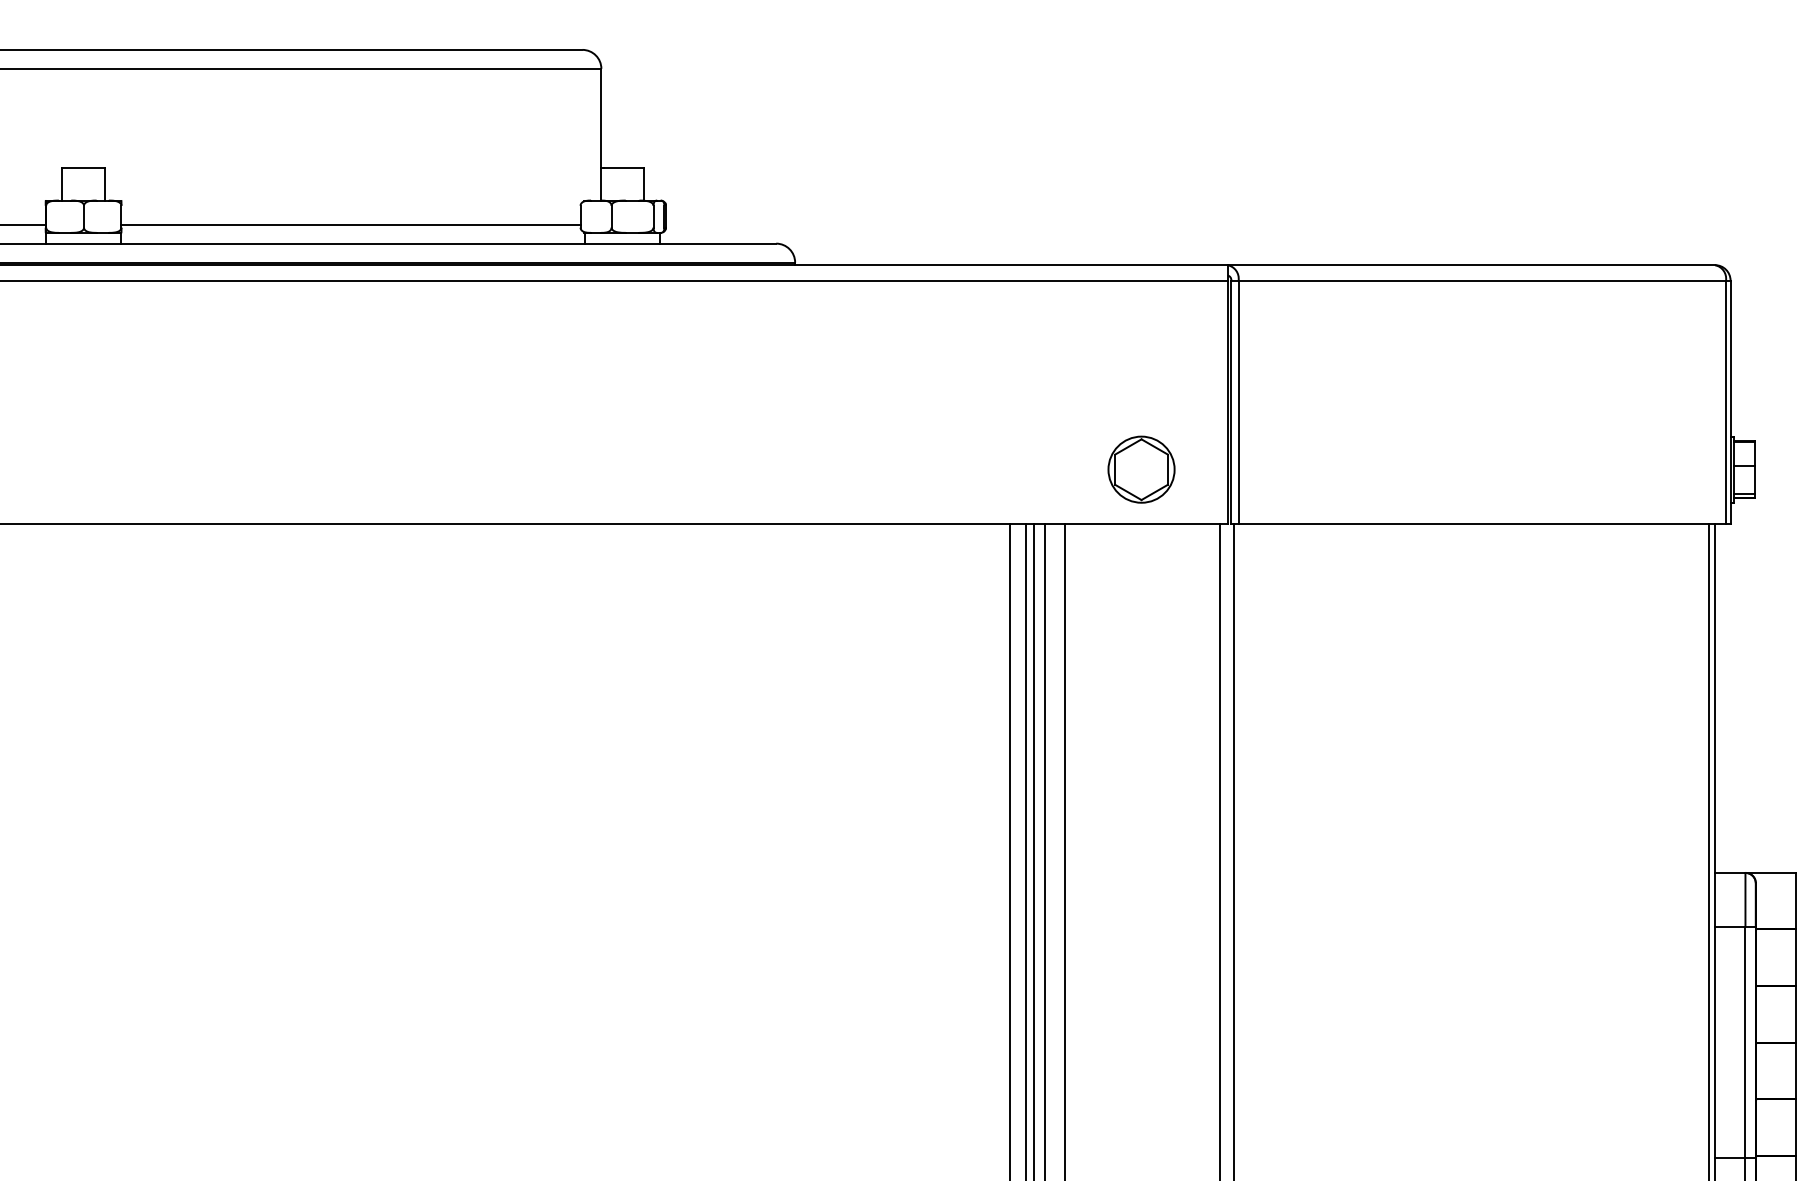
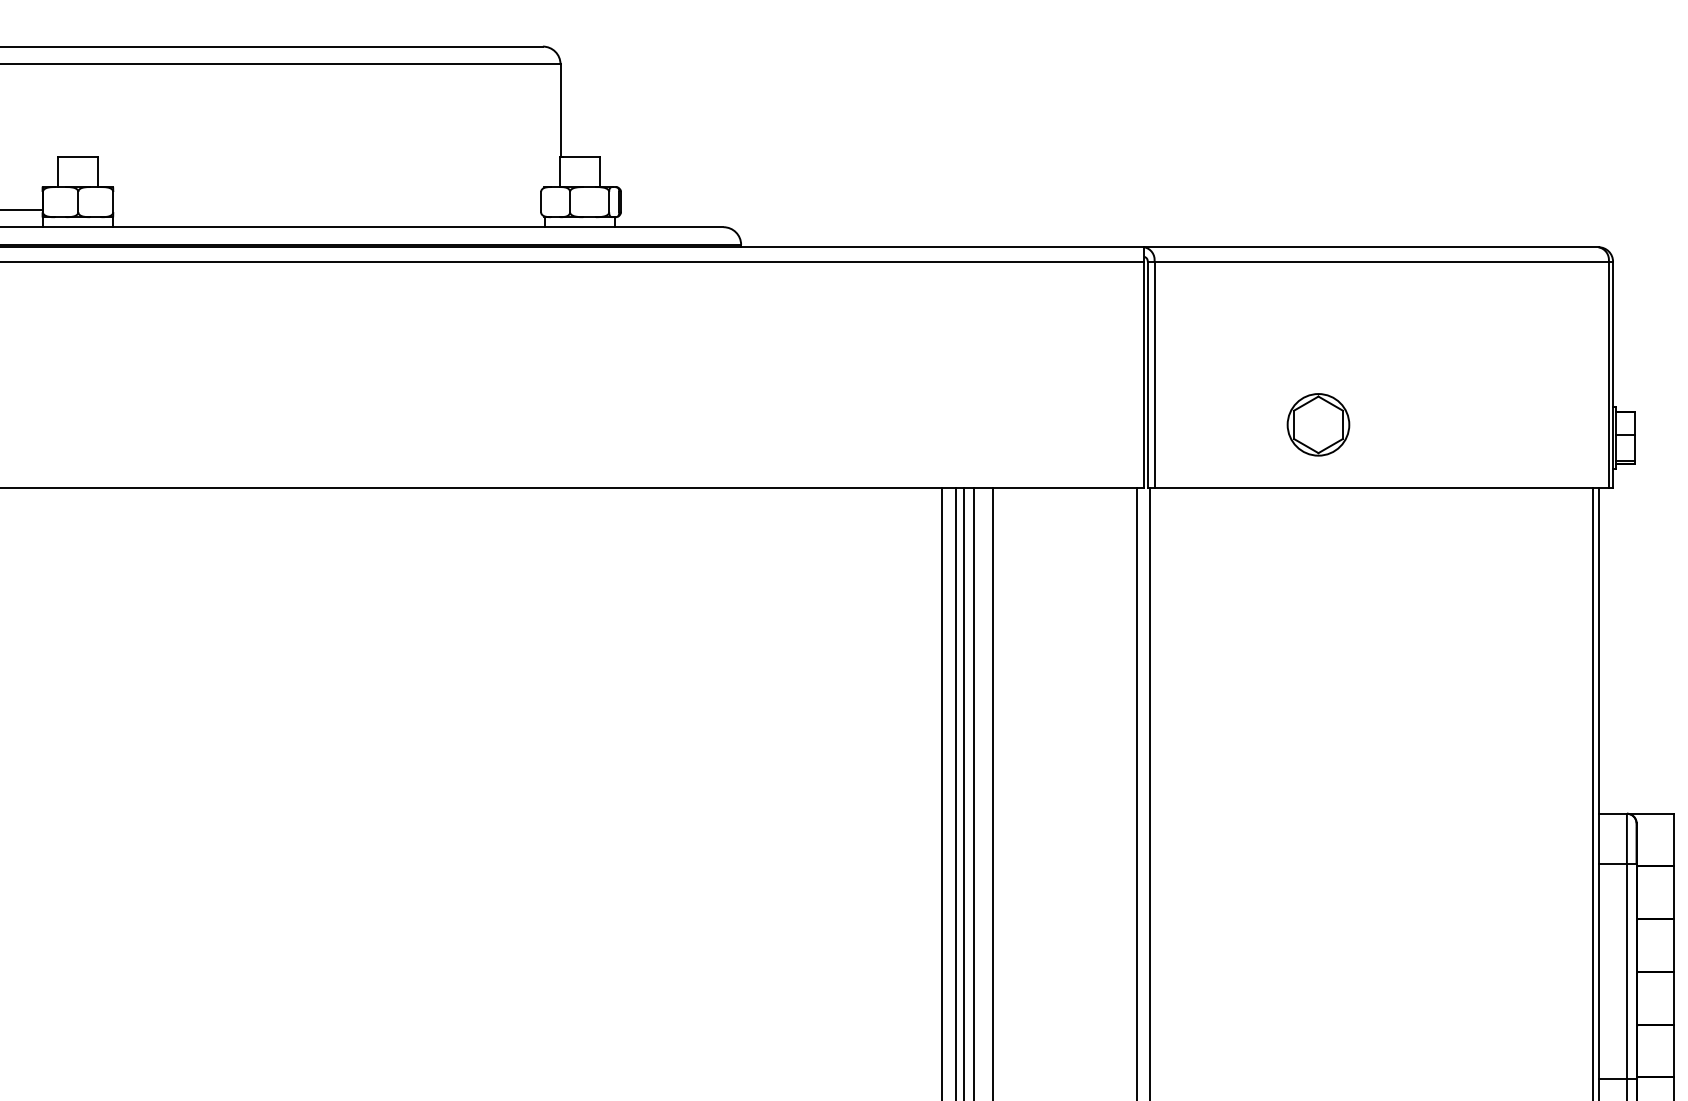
line: (350, 224) -> (326, 209), removed
part: (1141, 469) -> (1318, 424), moved

